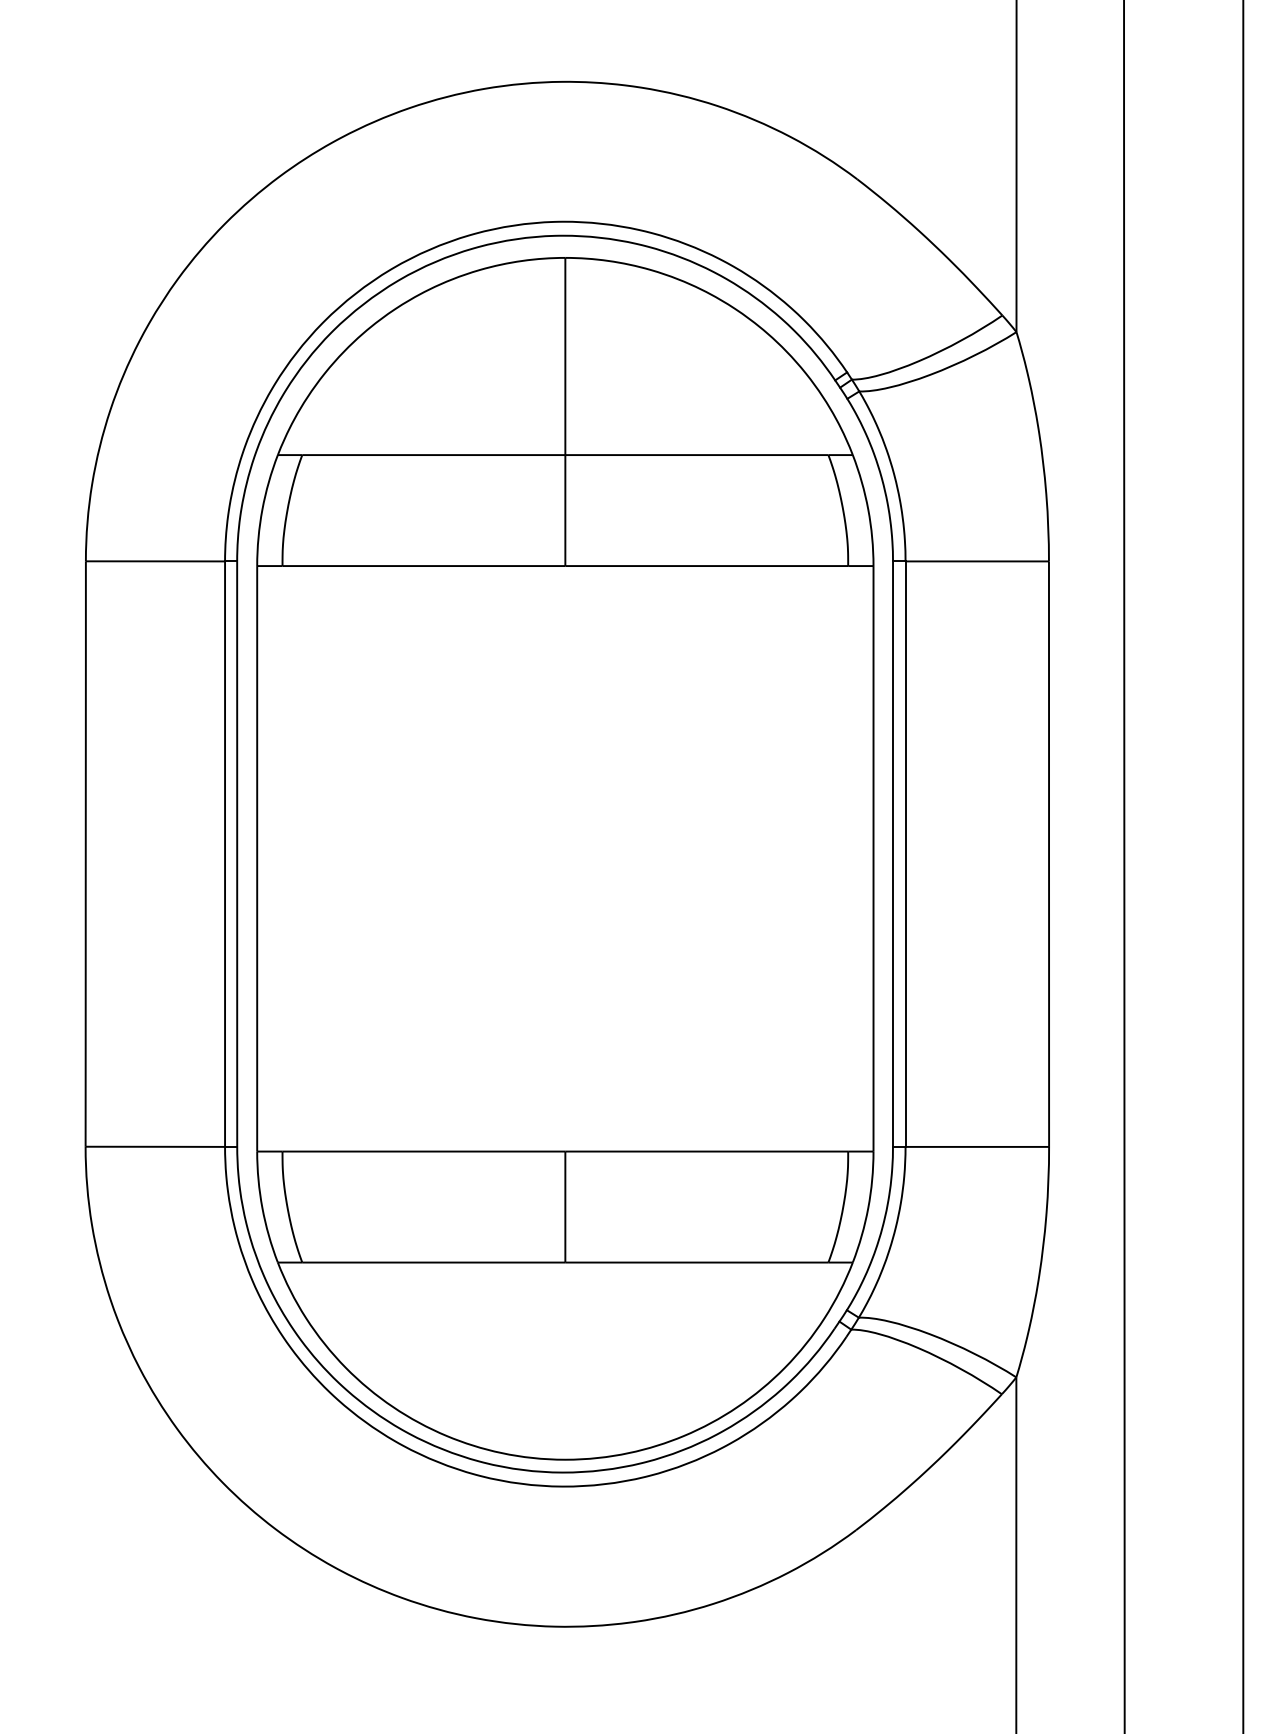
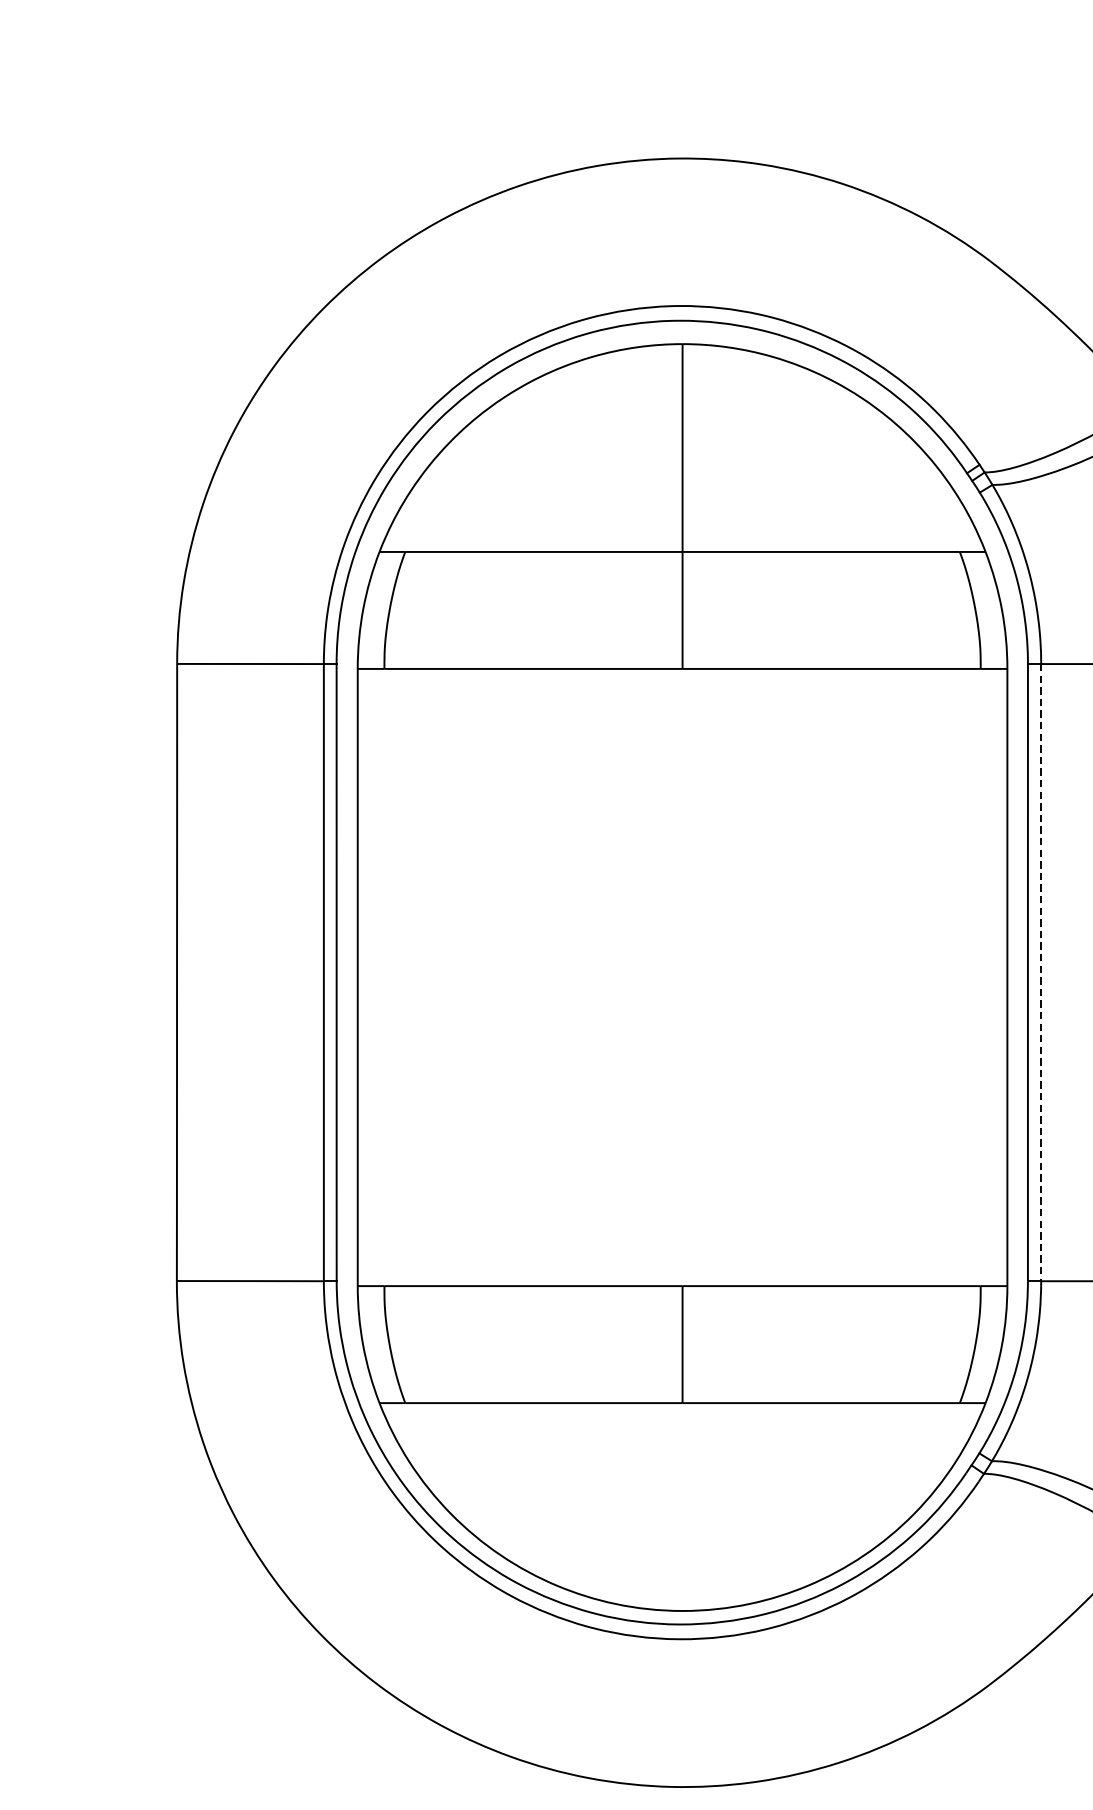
line: (905, 854) -> (1041, 972), solid -> dashed

